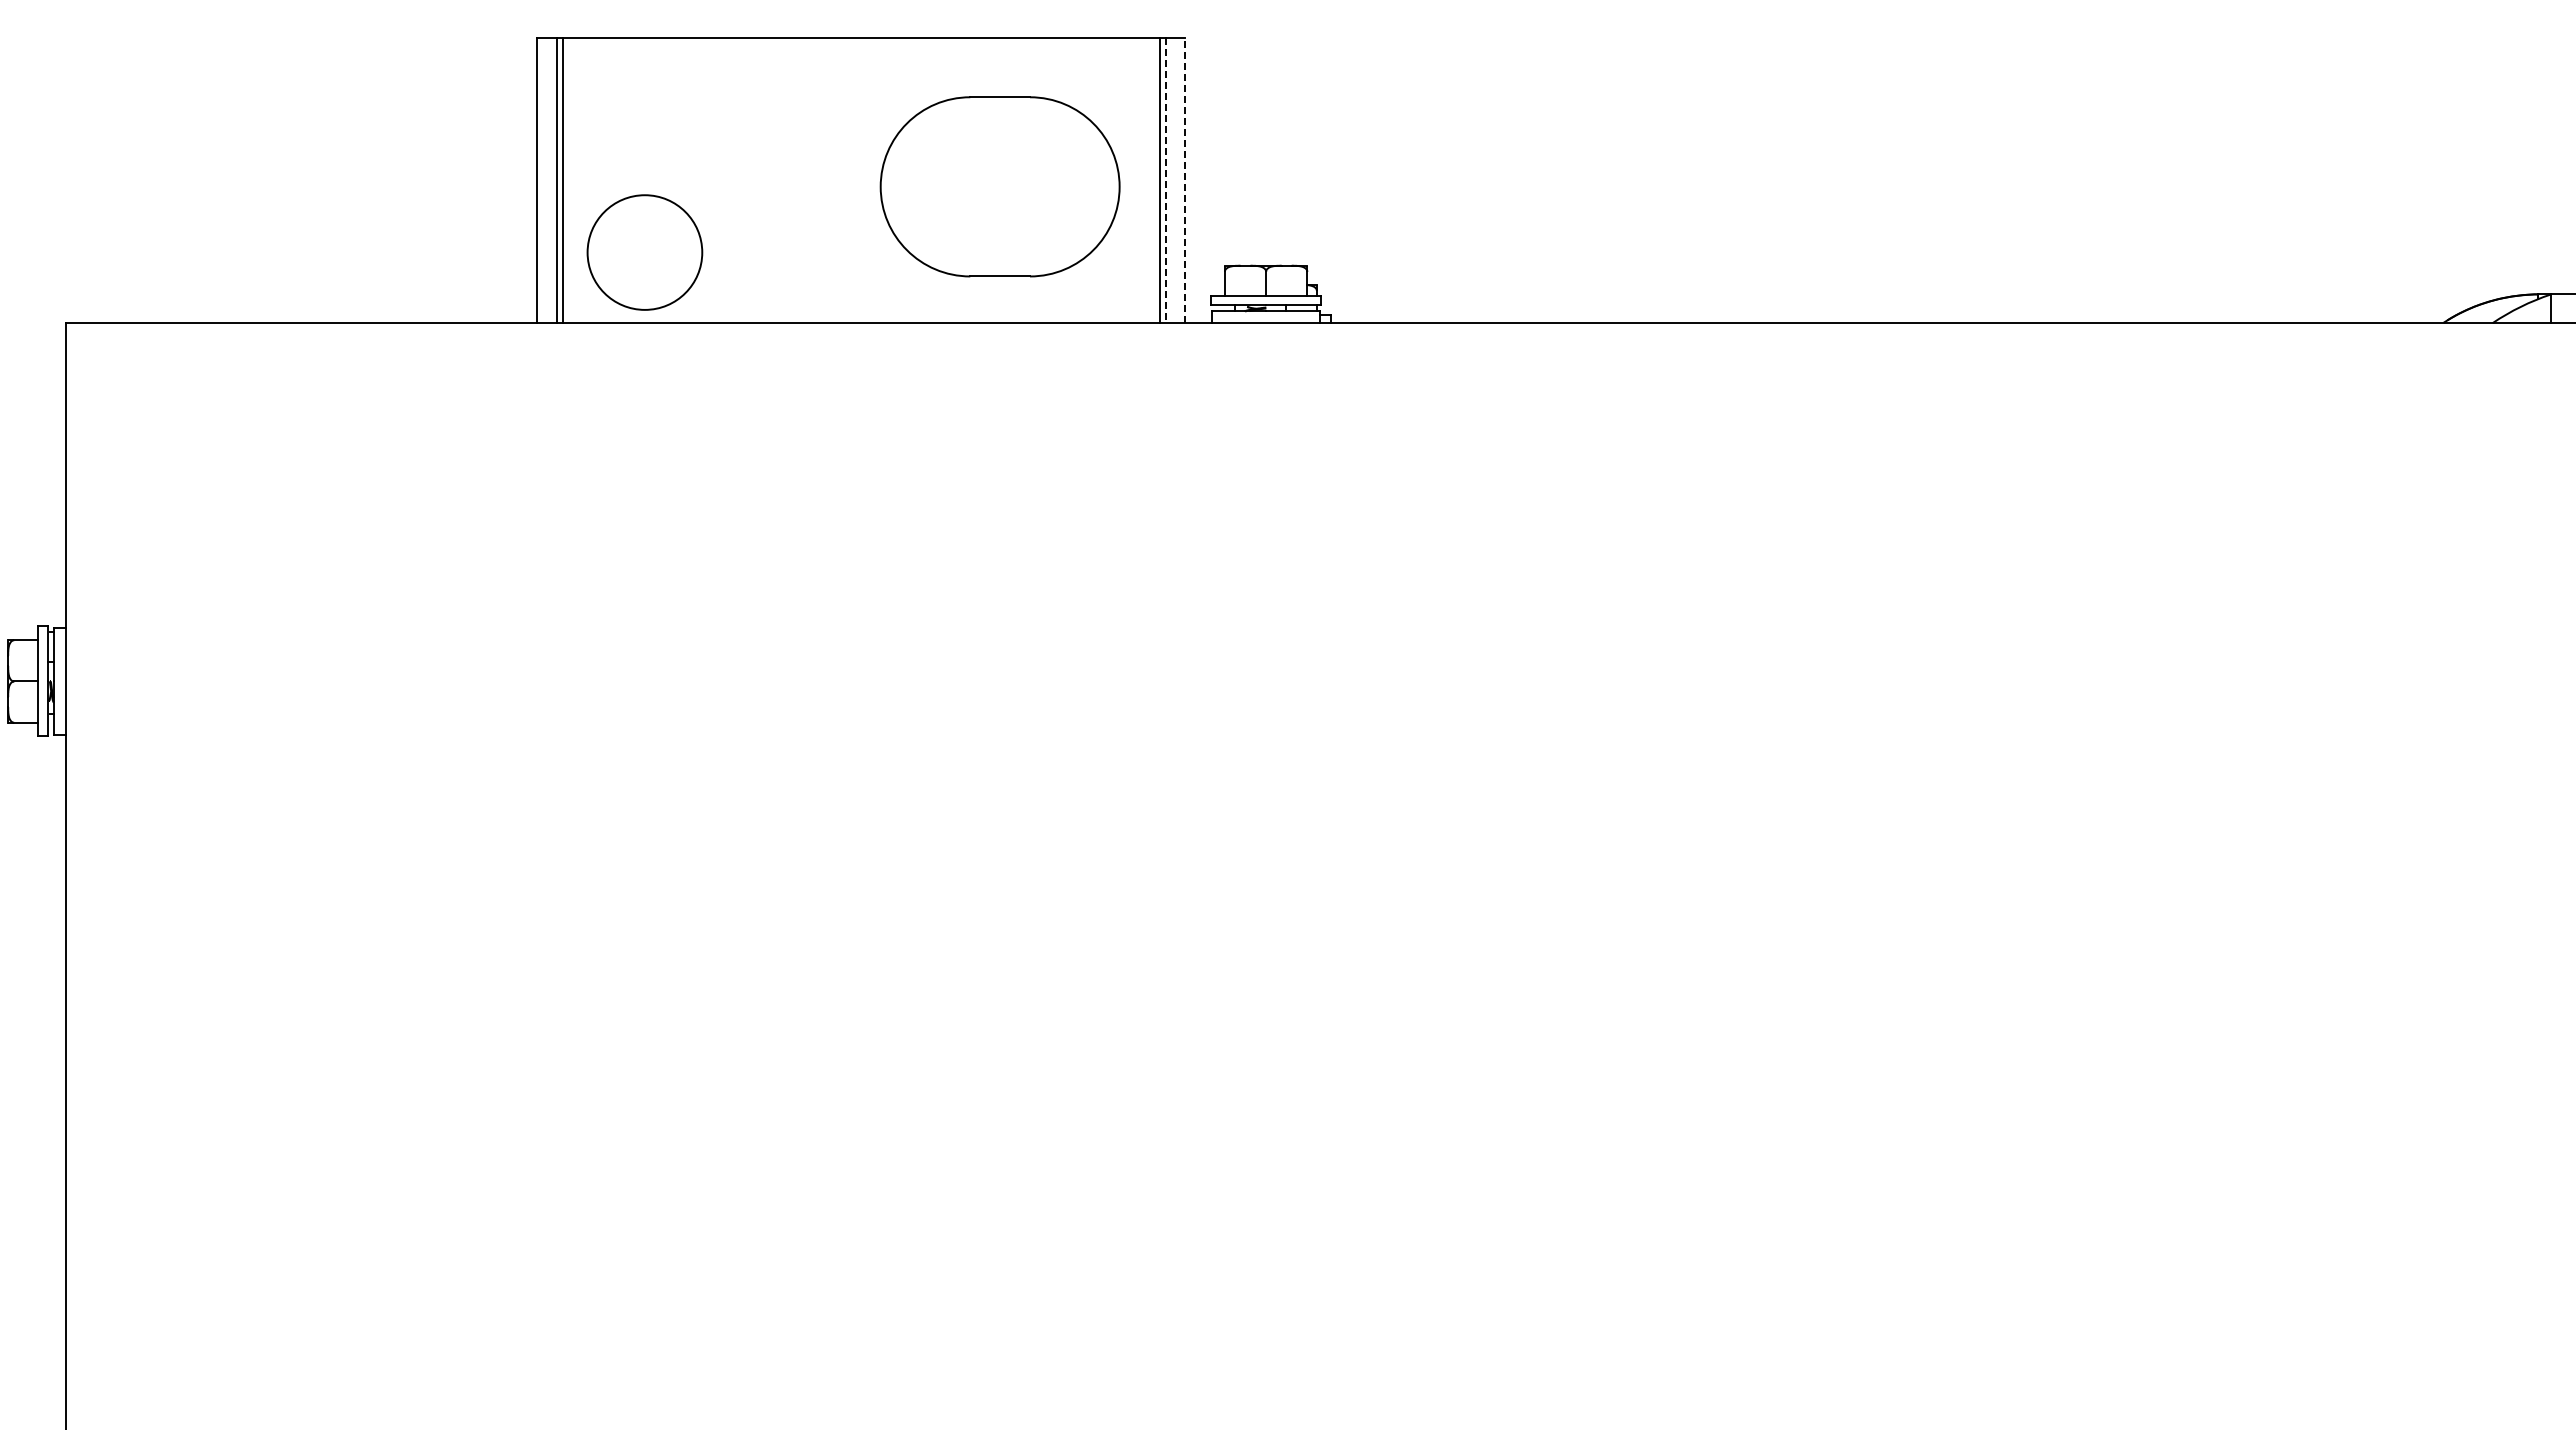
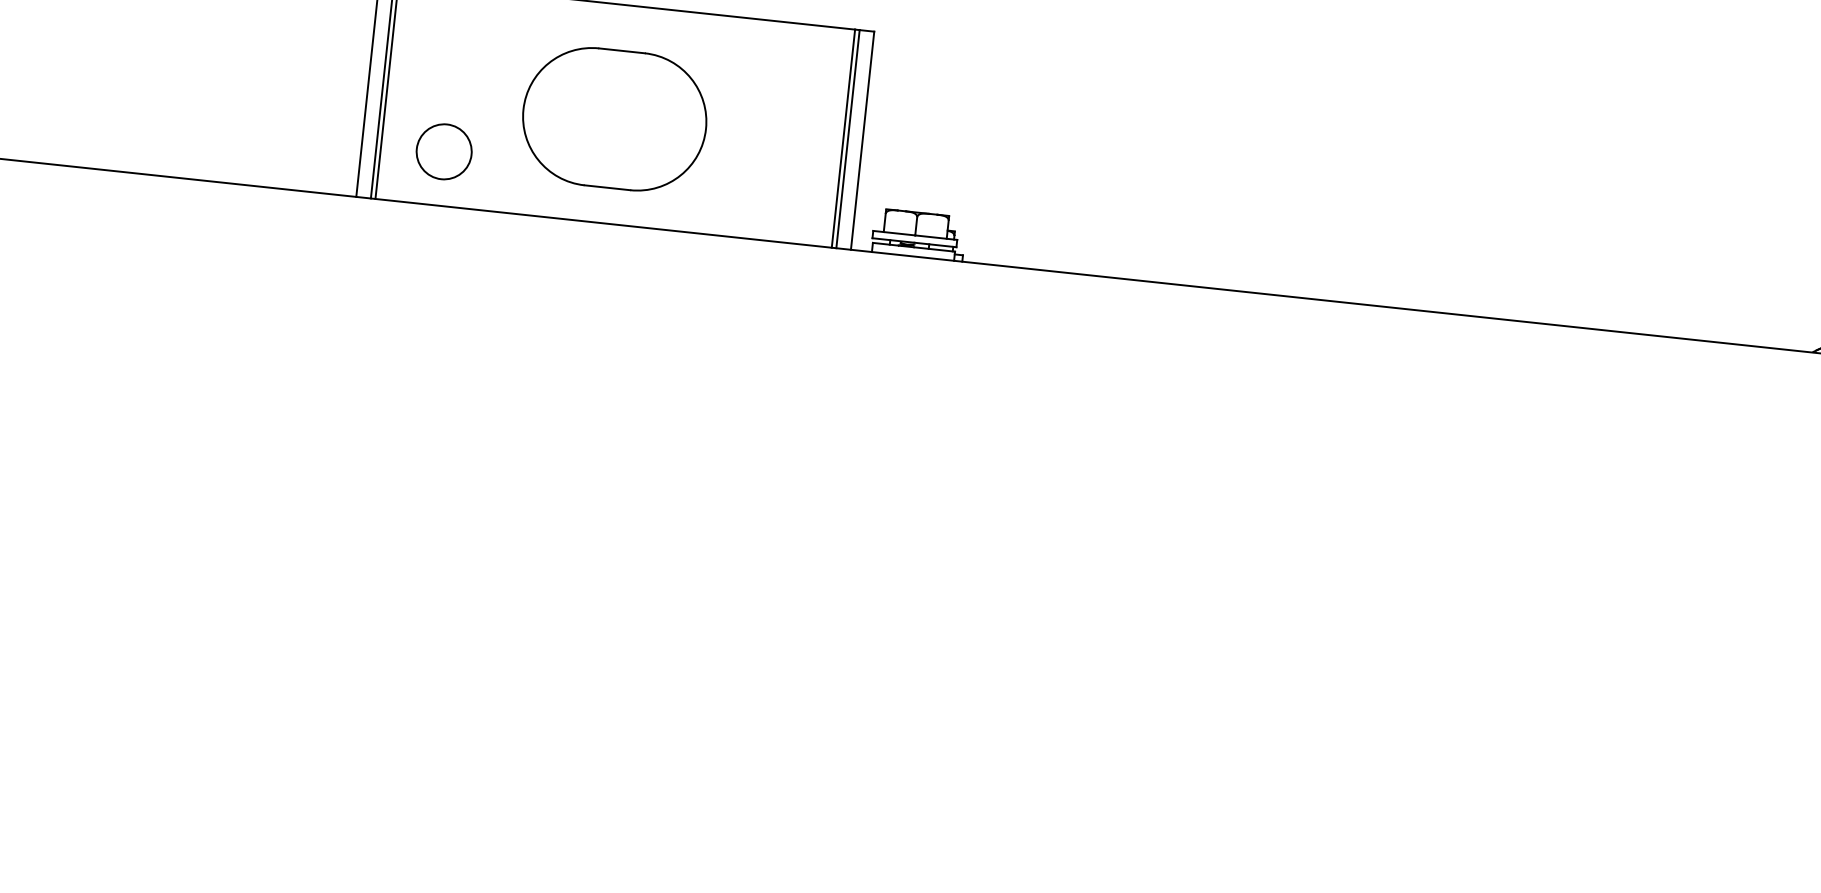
line: (1165, 180) -> (847, 139), dashed -> solid
line: (1184, 180) -> (862, 140), dashed -> solid
part: (999, 186) -> (614, 118), moved
circle: (644, 252) -> (443, 151), size x0.62

